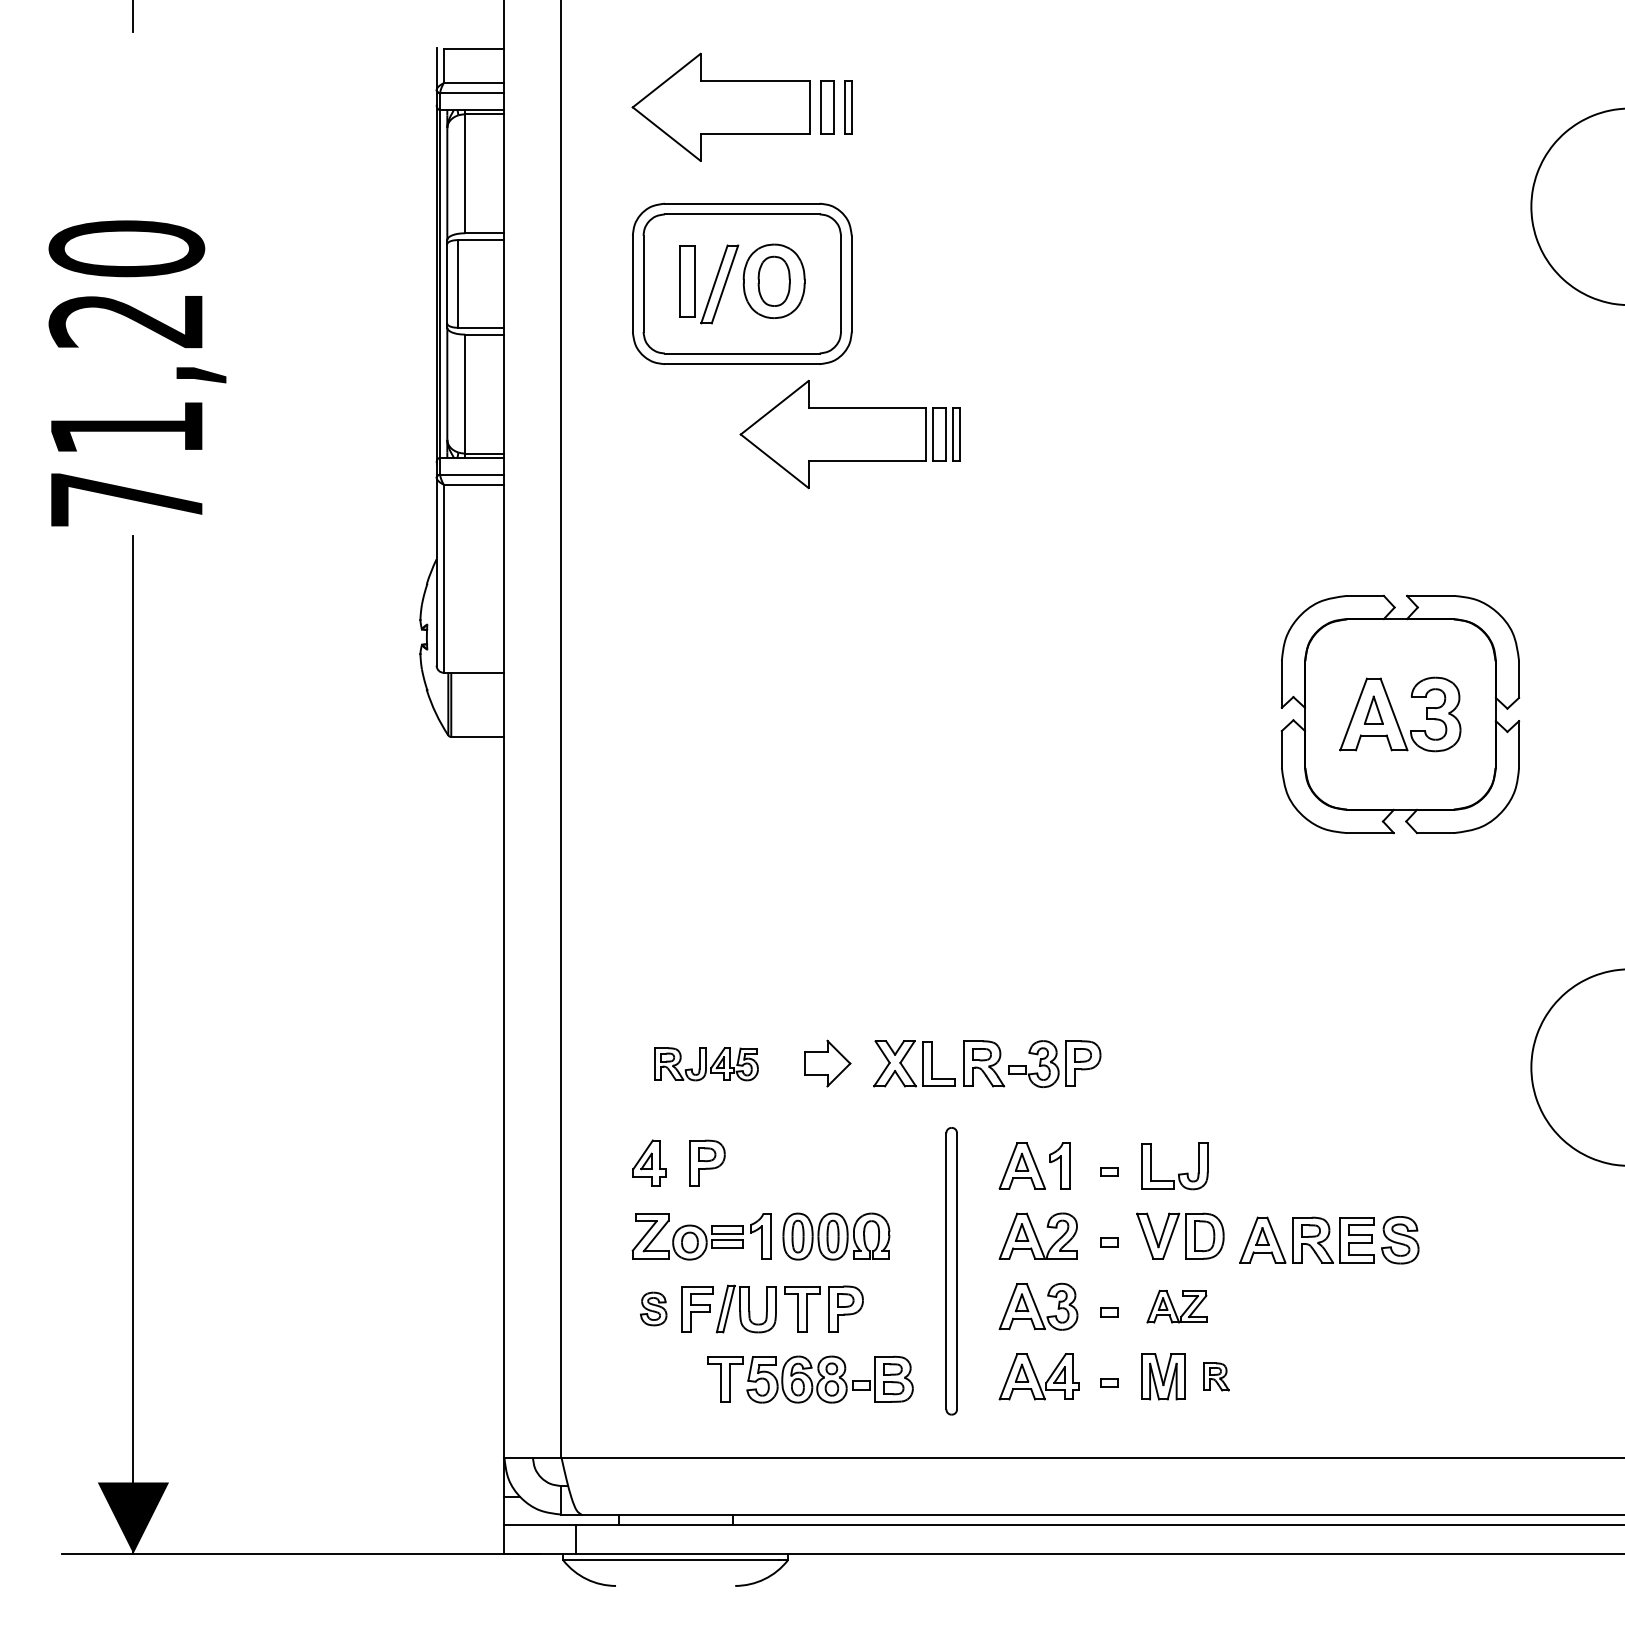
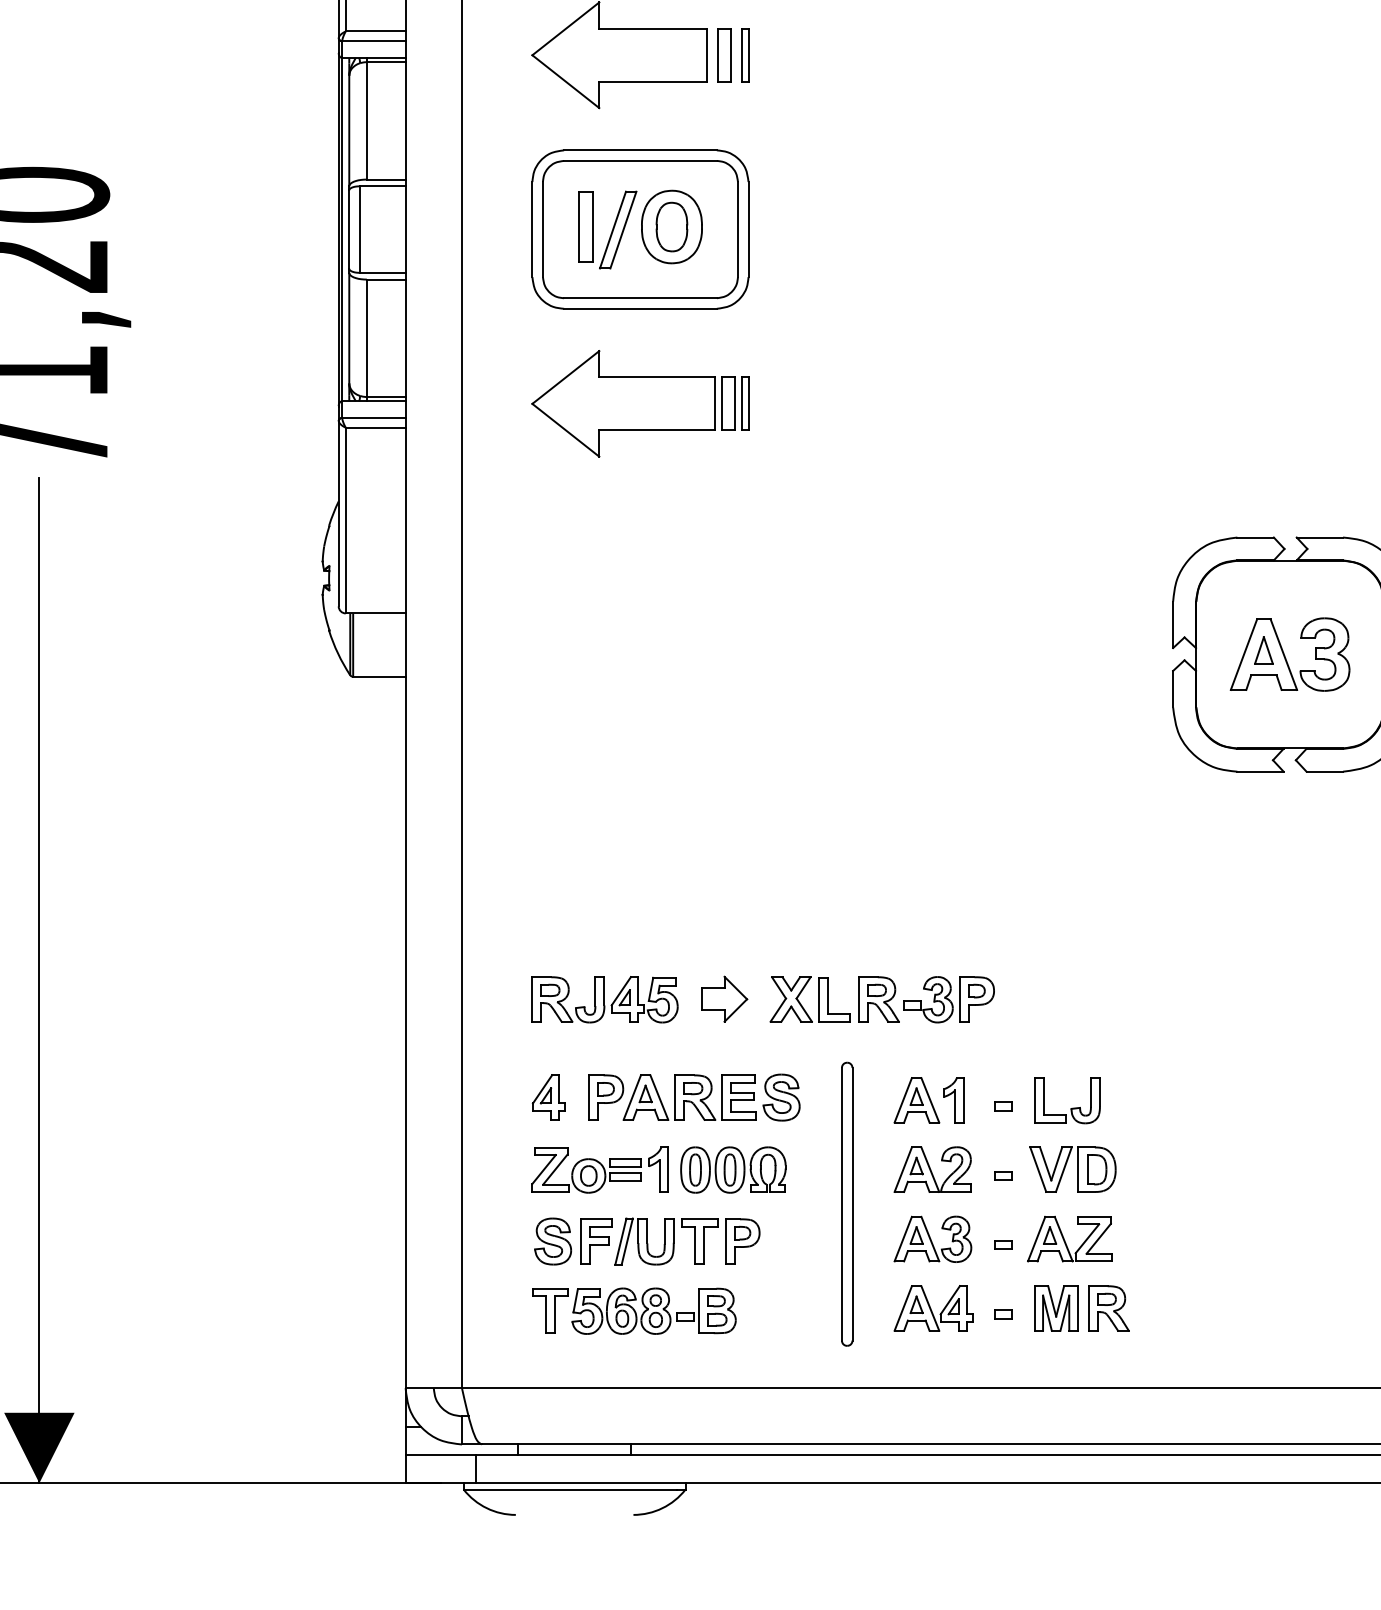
part: (849, 434) -> (639, 403), moved
part: (706, 1064) -> (605, 1000), size x1.43
part: (1329, 1240) -> (711, 1097), moved
part: (1176, 1306) -> (1069, 1239), size x1.43
part: (653, 1308) -> (552, 1241), size x1.43
part: (1216, 1376) -> (1108, 1308), size x1.67
part: (810, 1379) -> (634, 1311), moved

